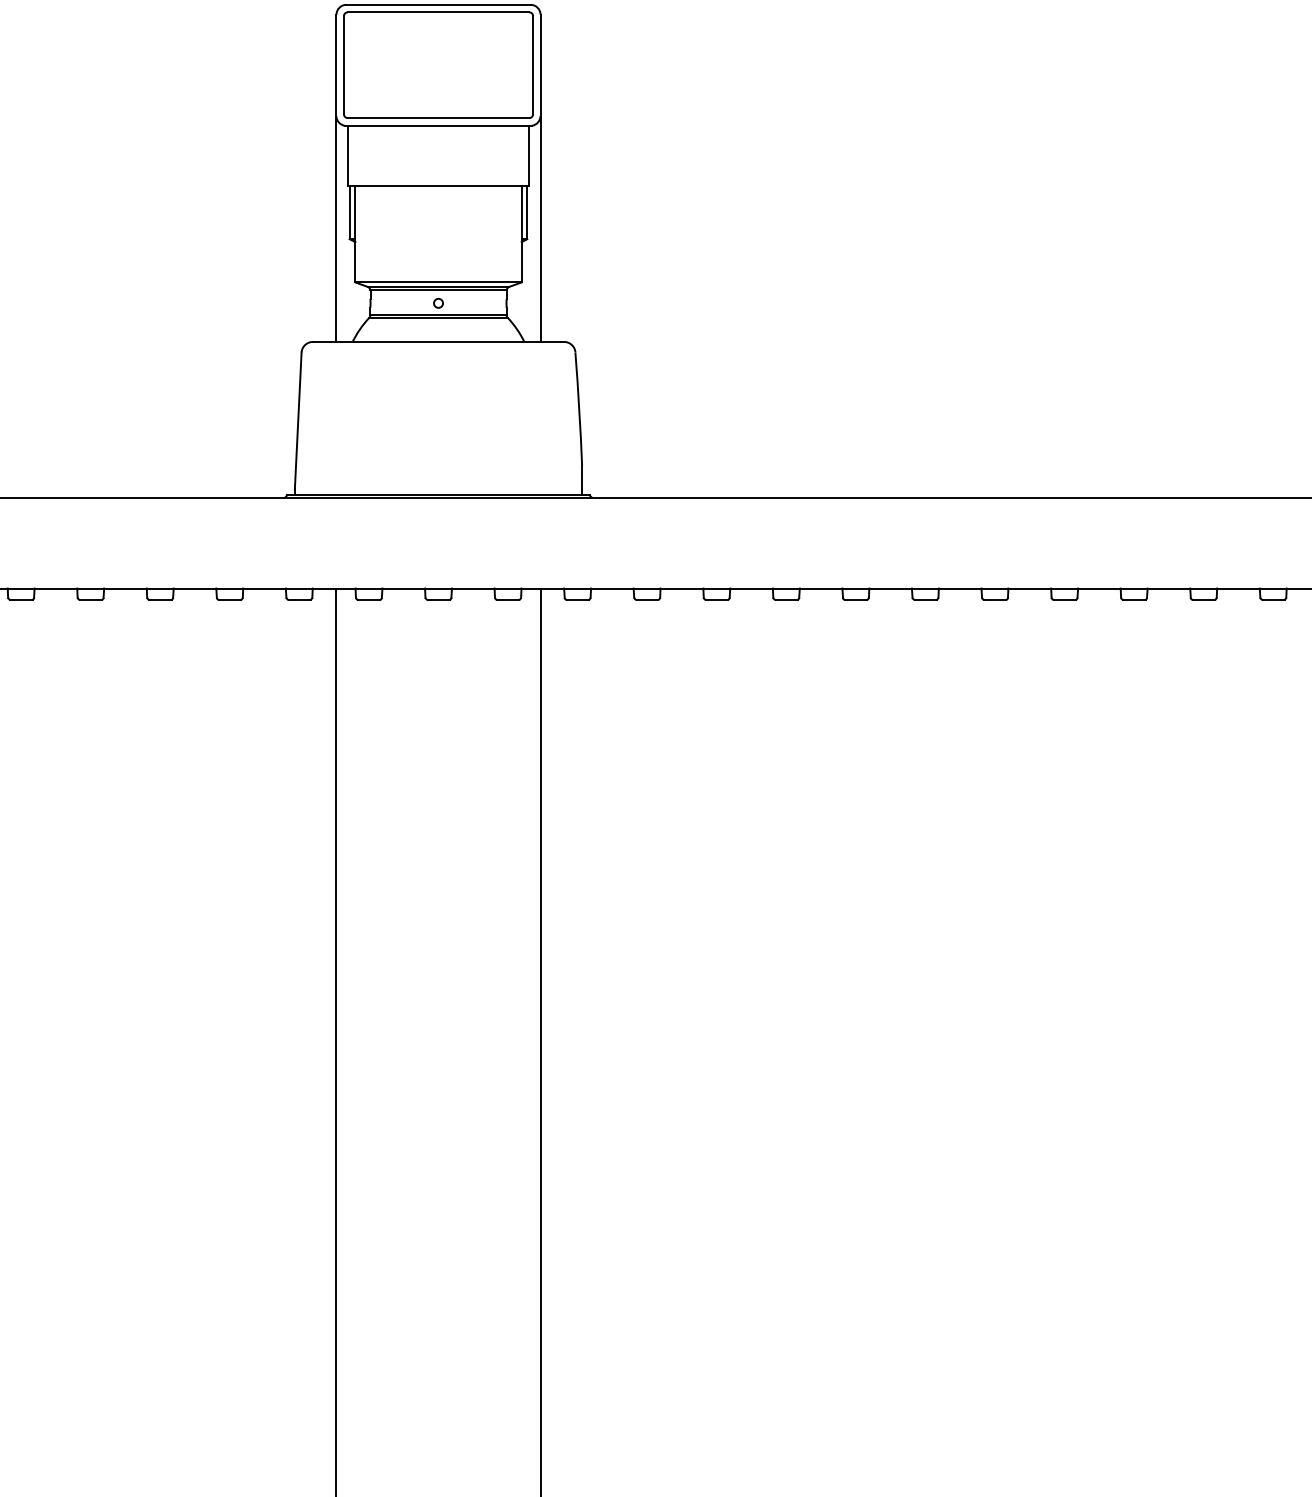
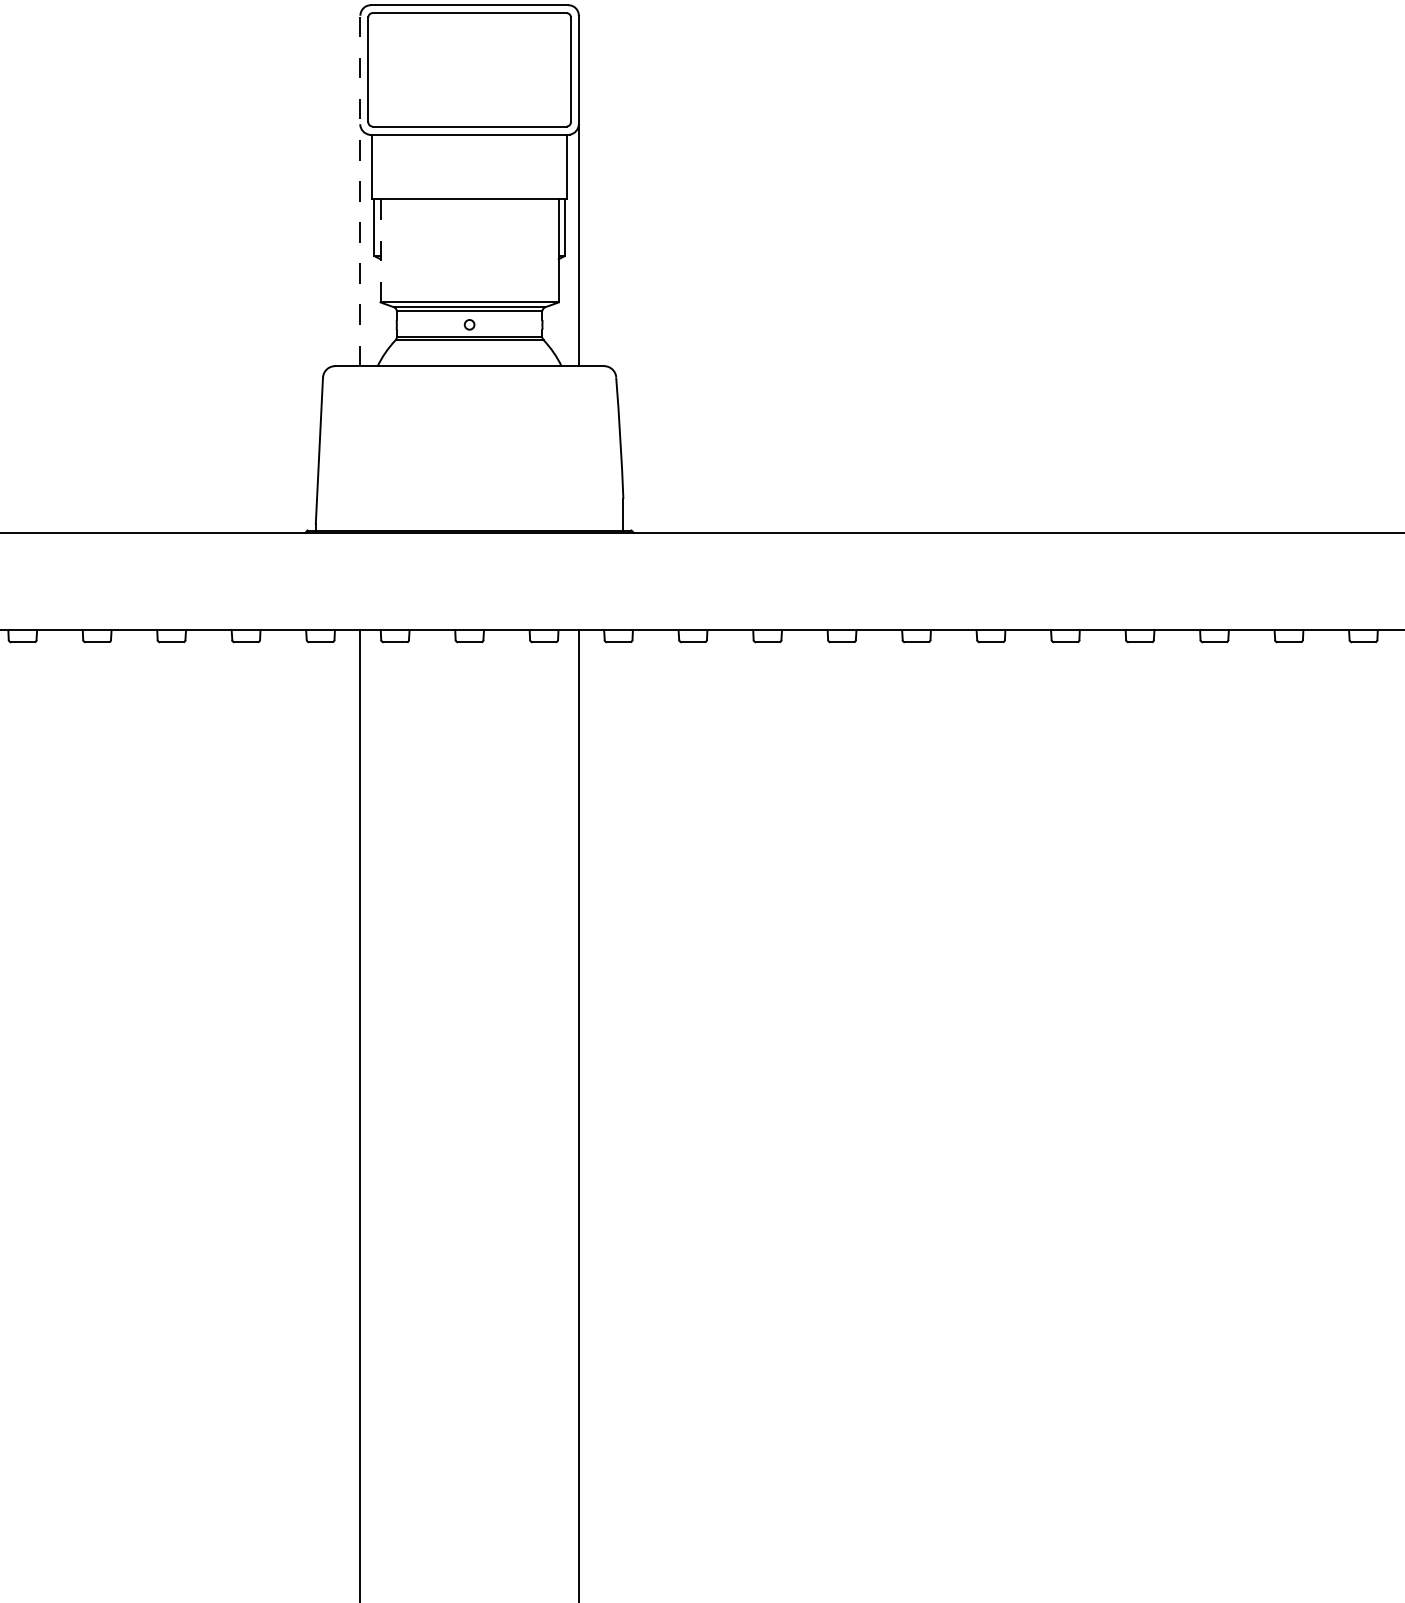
line: (336, 178) -> (360, 191), solid -> dashed
line: (355, 234) -> (380, 251), solid -> dashed

